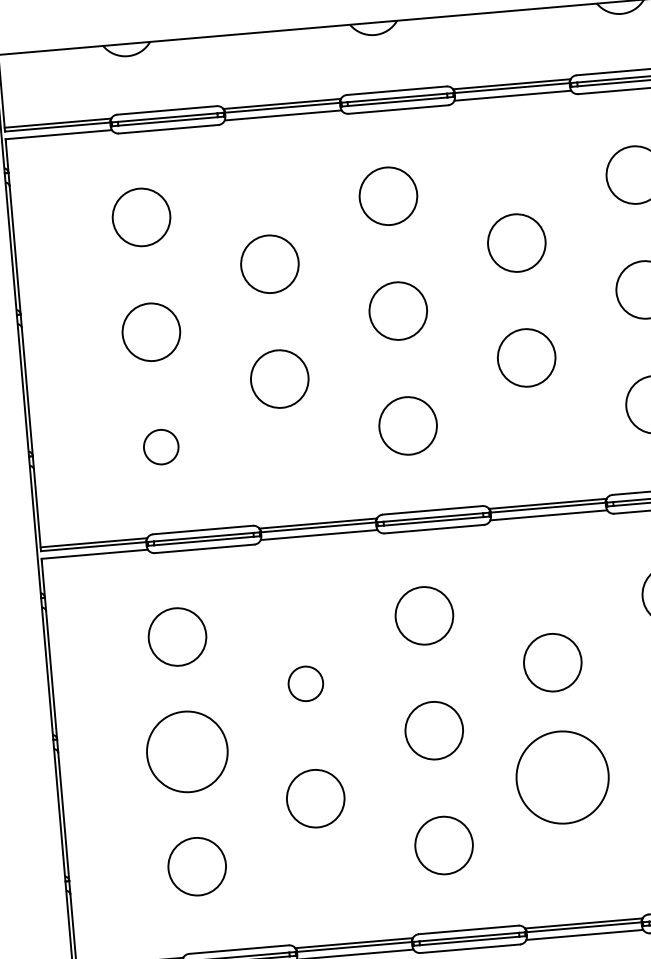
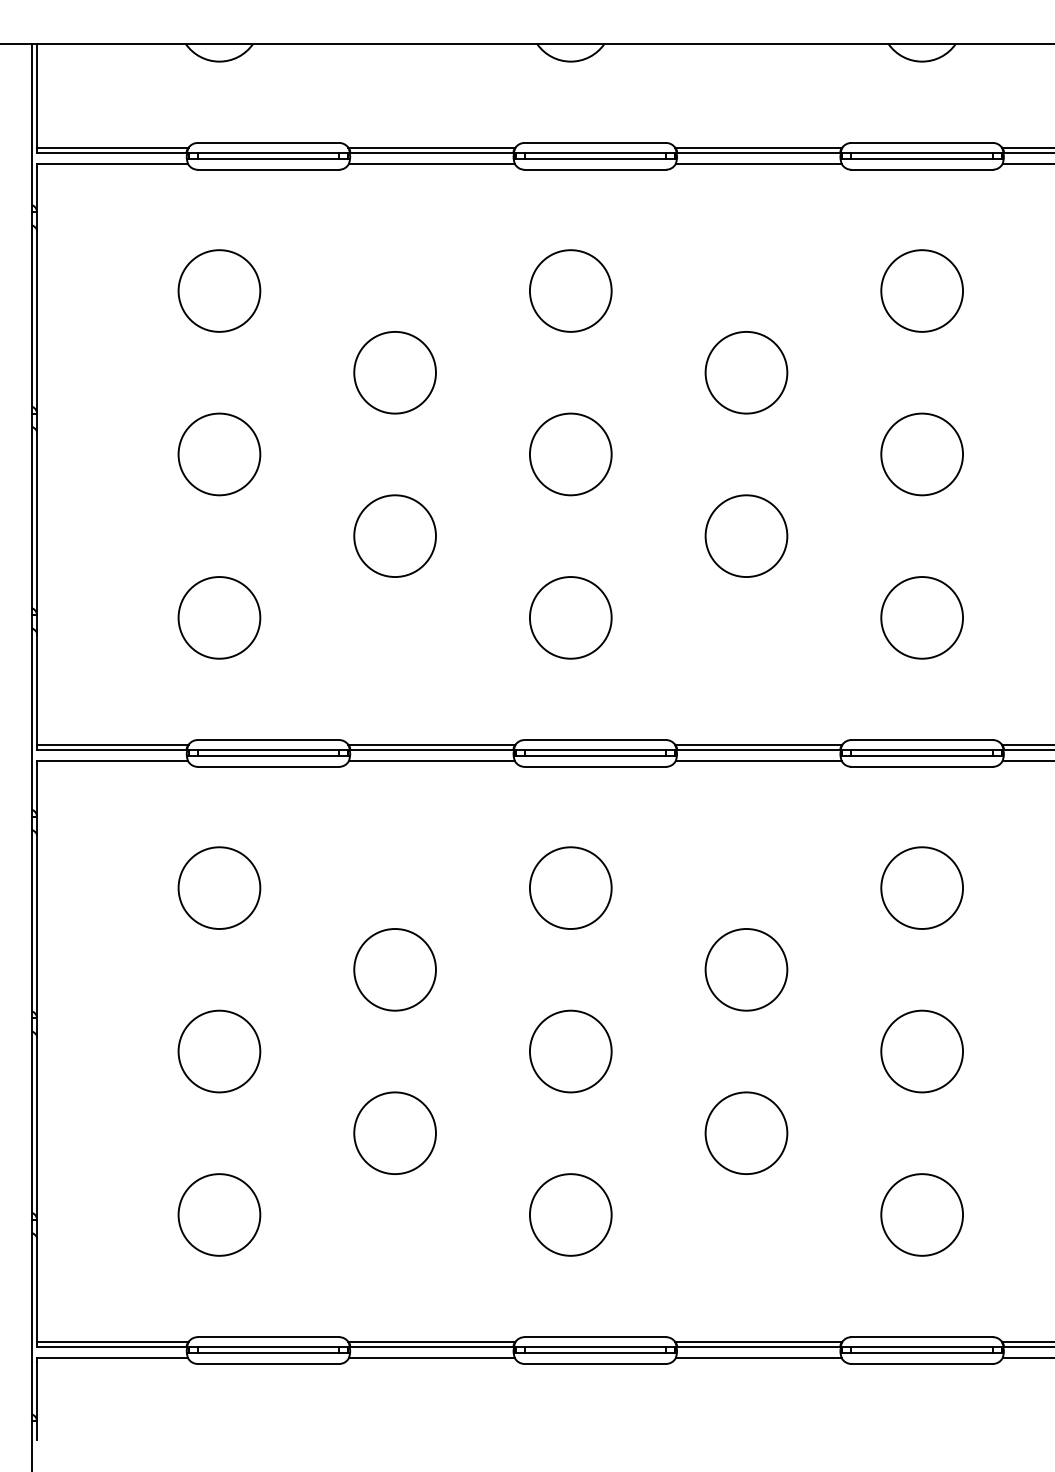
circle: (161, 446) -> (219, 617), size x1.67
circle: (305, 683) -> (394, 969), size x1.67
circle: (187, 751) -> (219, 1051), size x0.71
circle: (562, 777) -> (746, 1133), size x0.62

